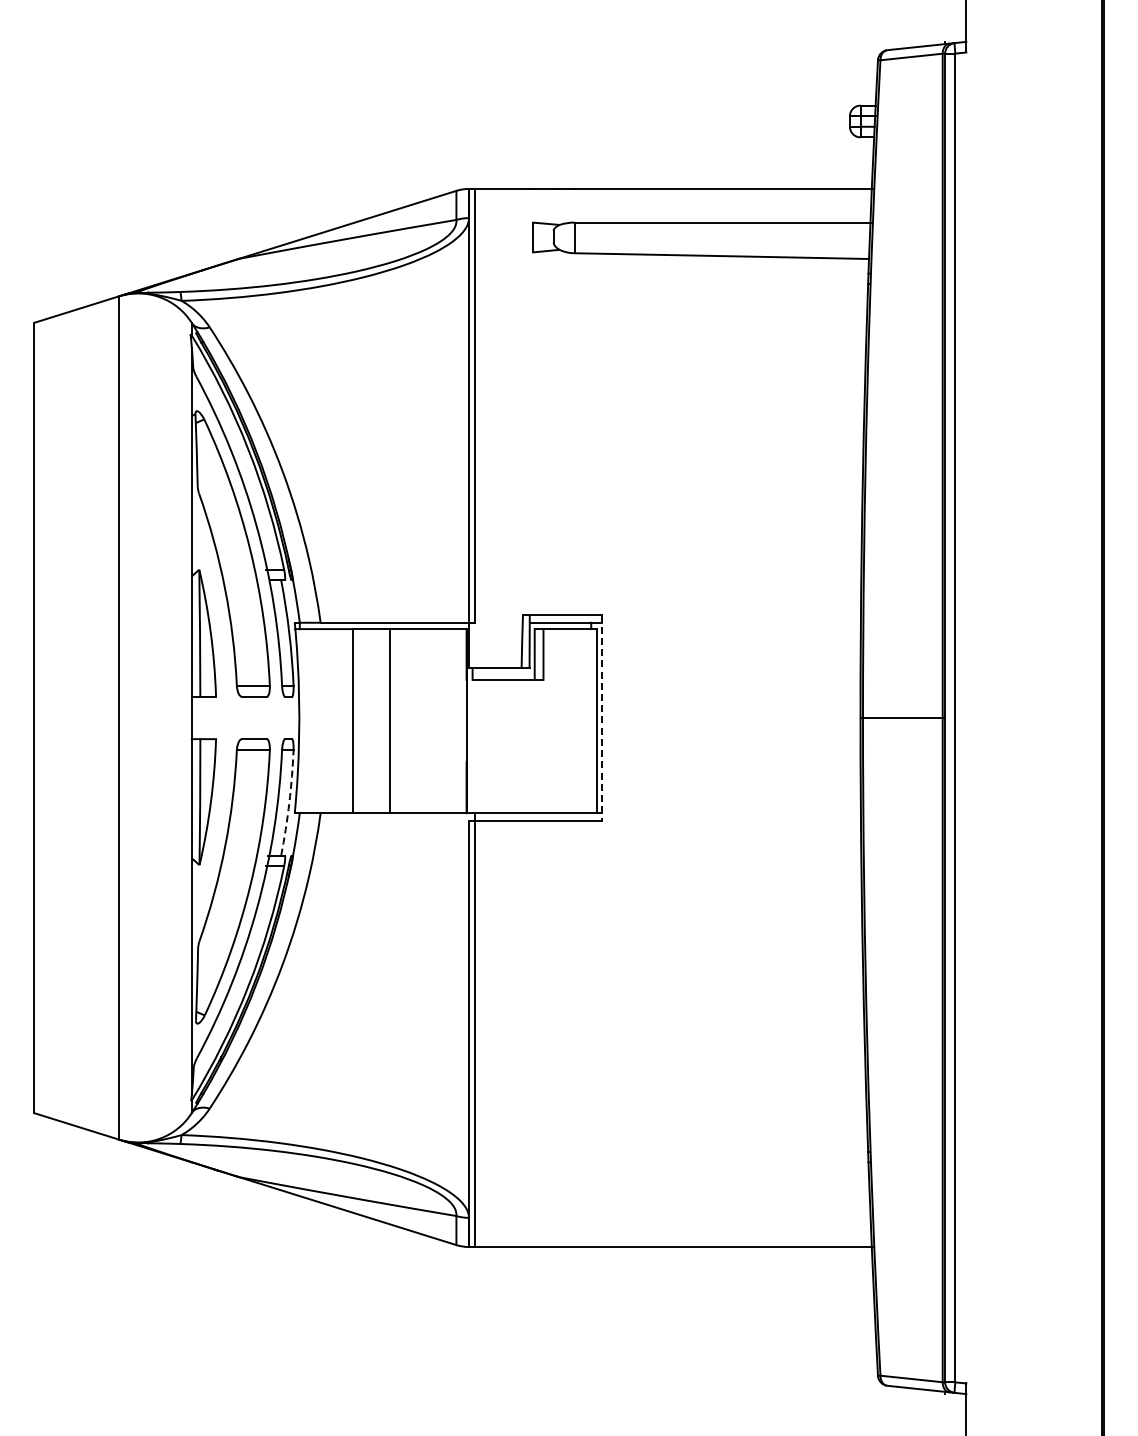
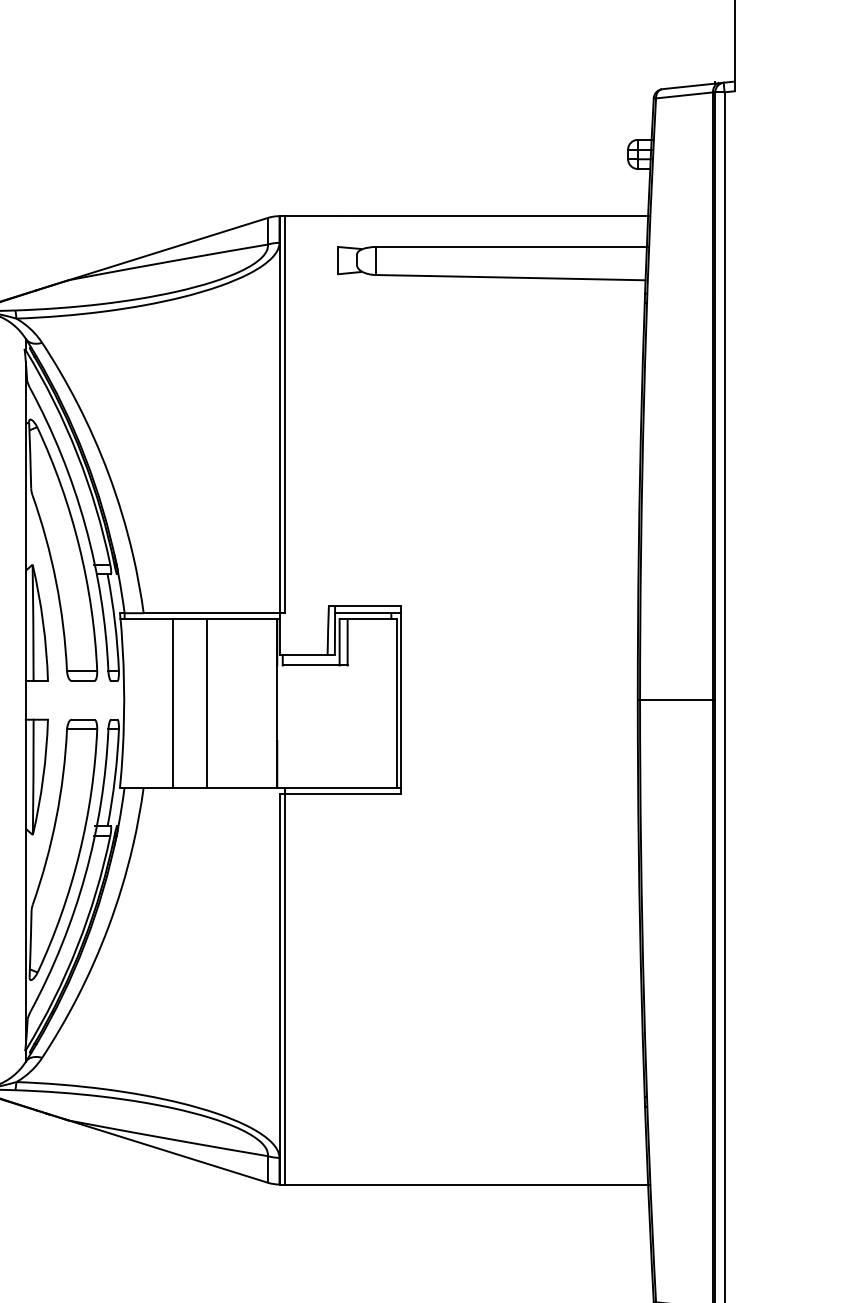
line: (601, 717) -> (400, 699), dashed -> solid
arc: (289, 802) -> (115, 777), dashed -> solid

